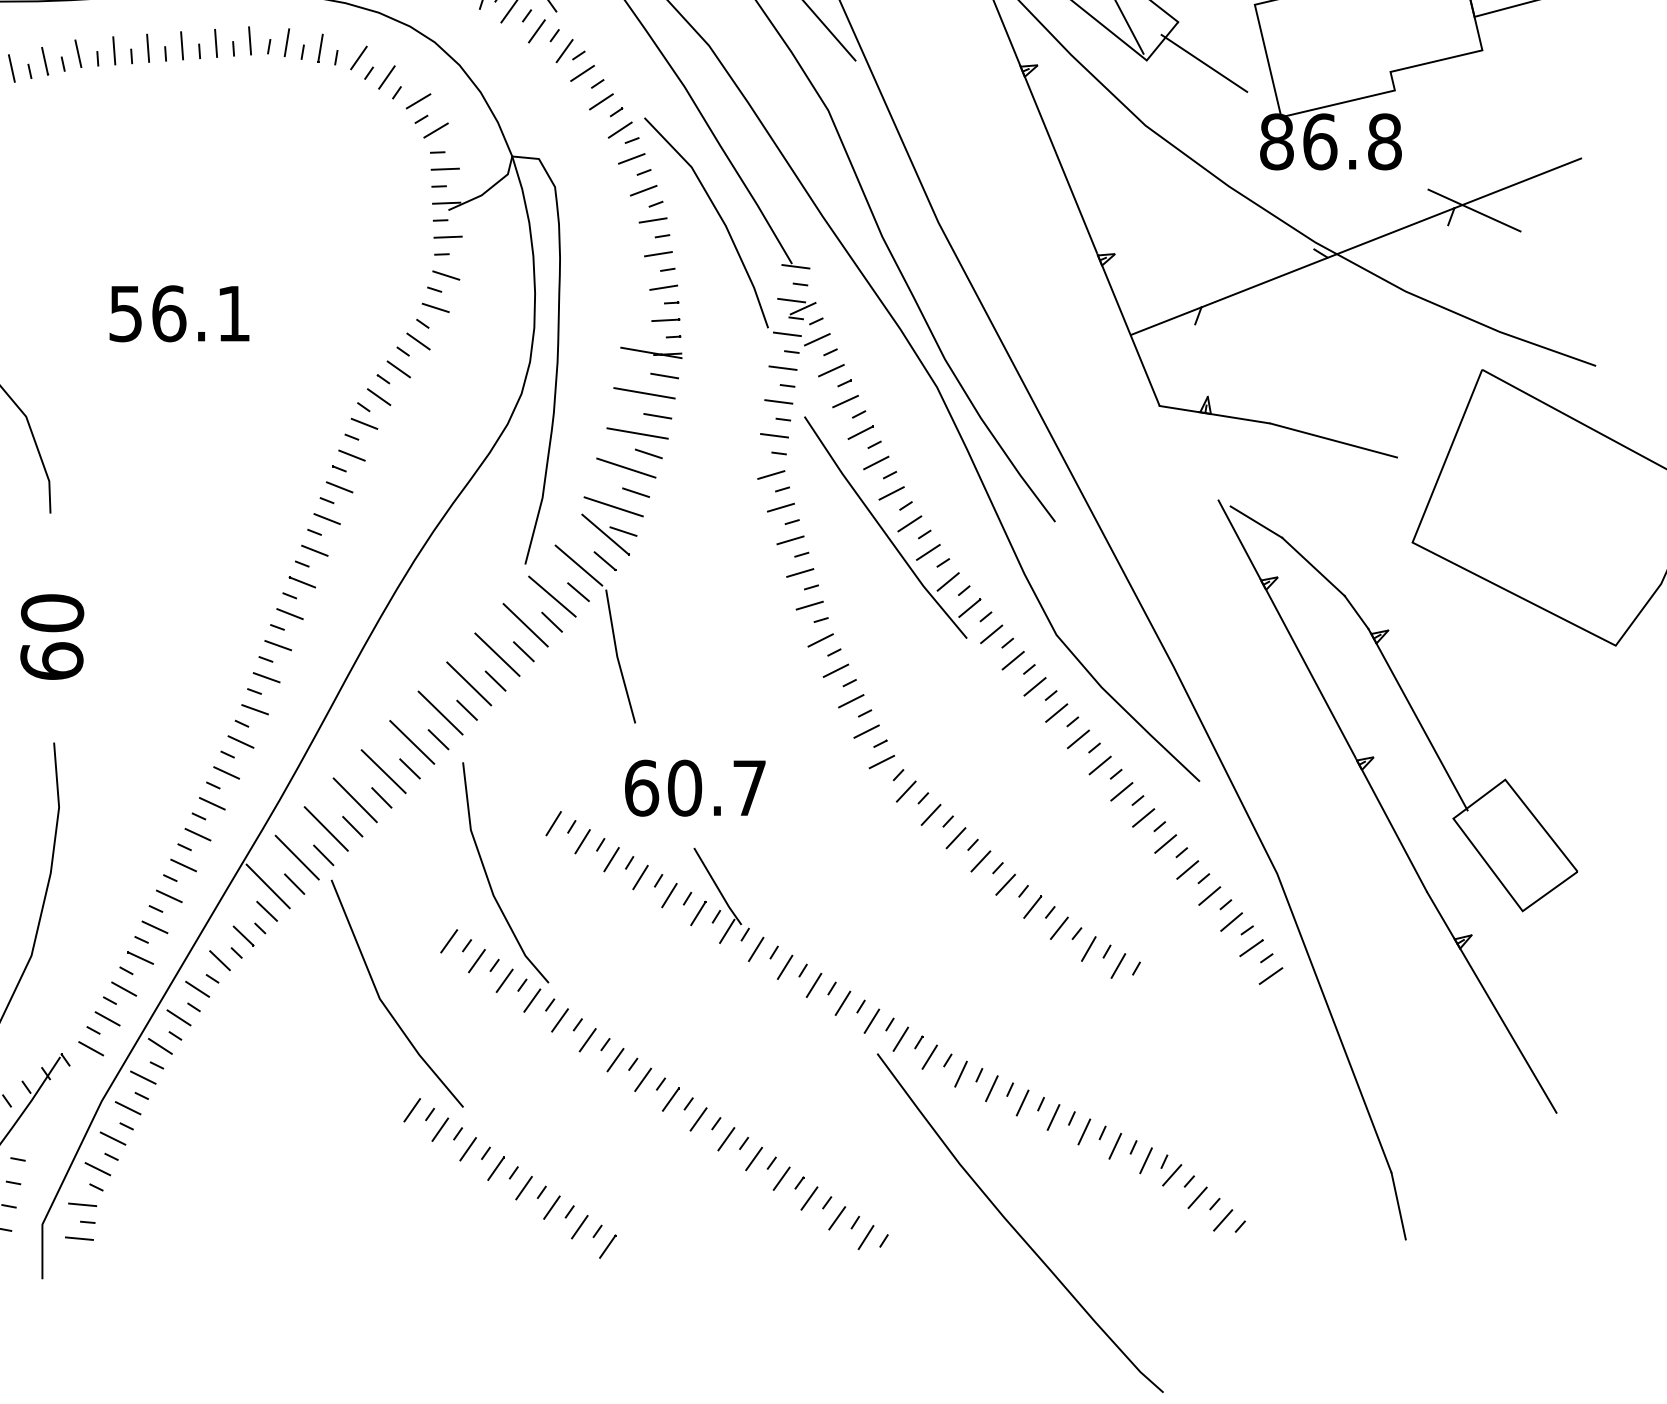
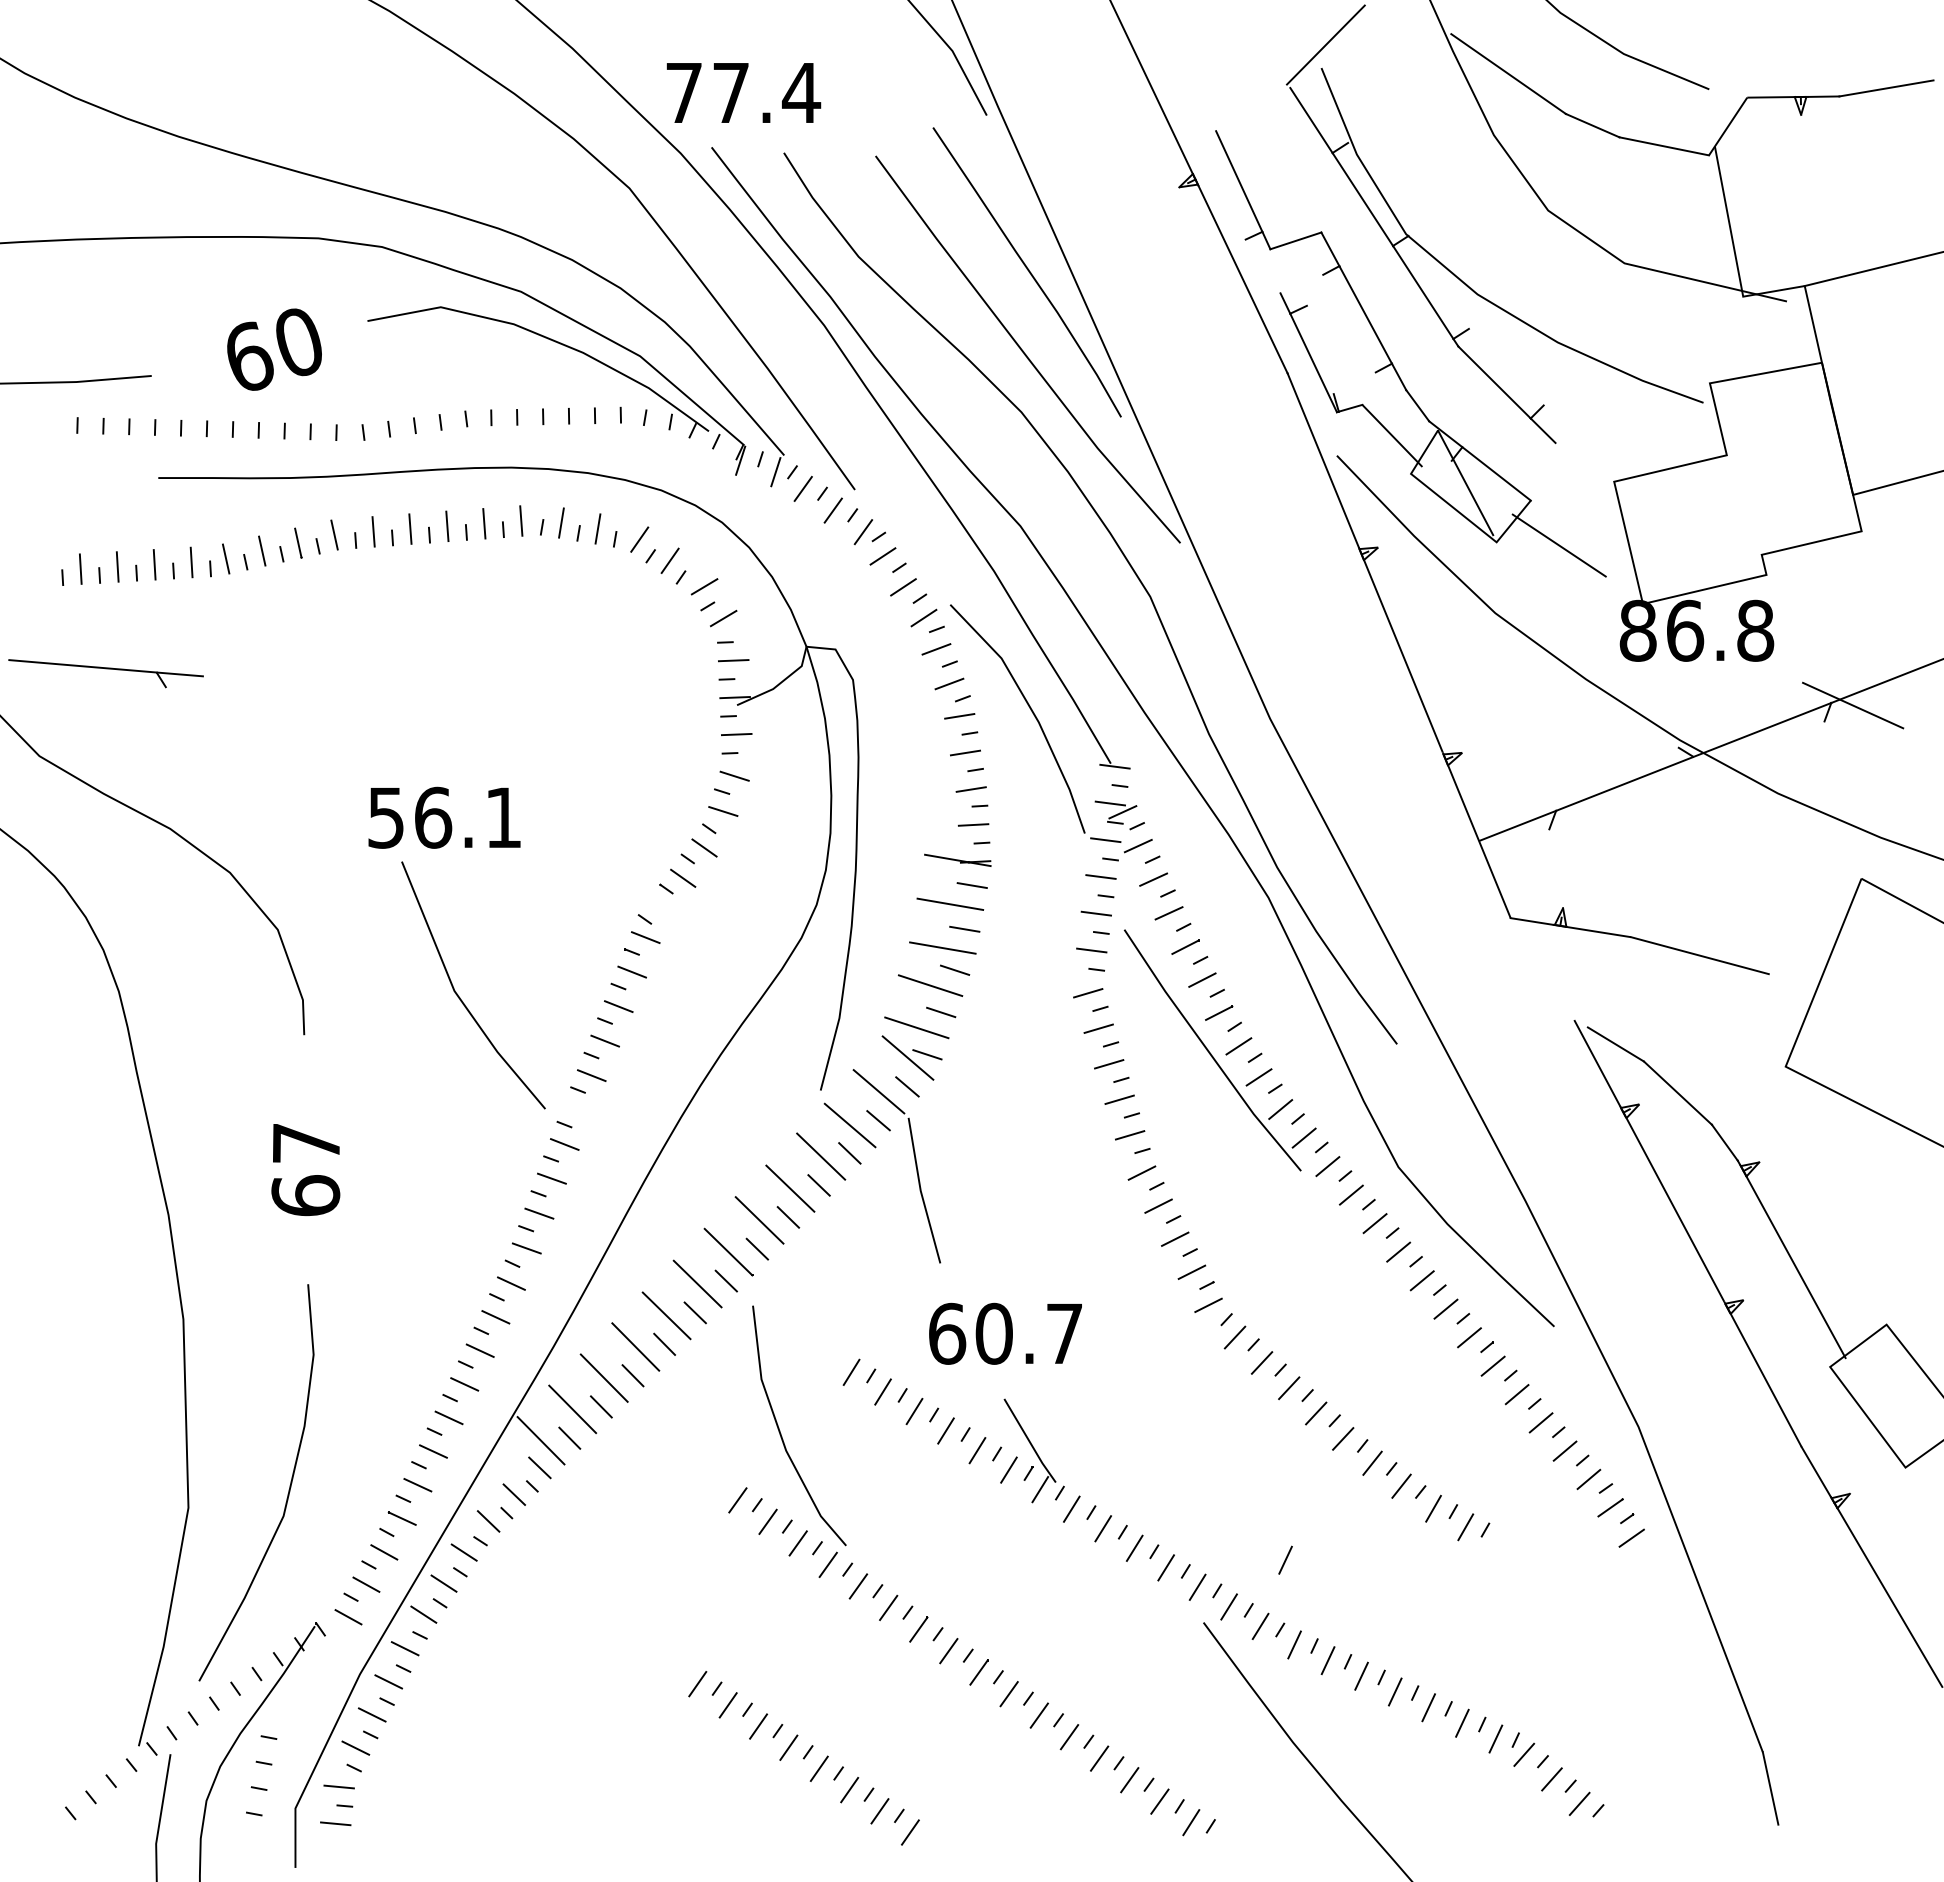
line: (378, 397) -> (661, 908), removed
line: (302, 581) -> (578, 1109), removed
text: (52, 613) -> (306, 1143), 60 -> 67
line: (952, 995) -> (1285, 1559), added
line: (383, 1002) -> (458, 994), moved

